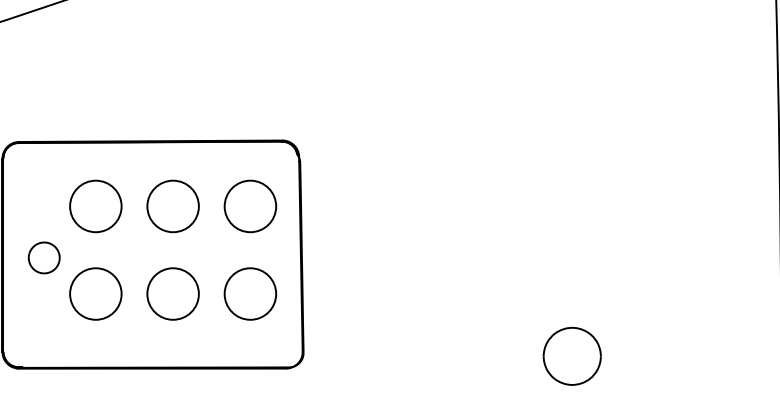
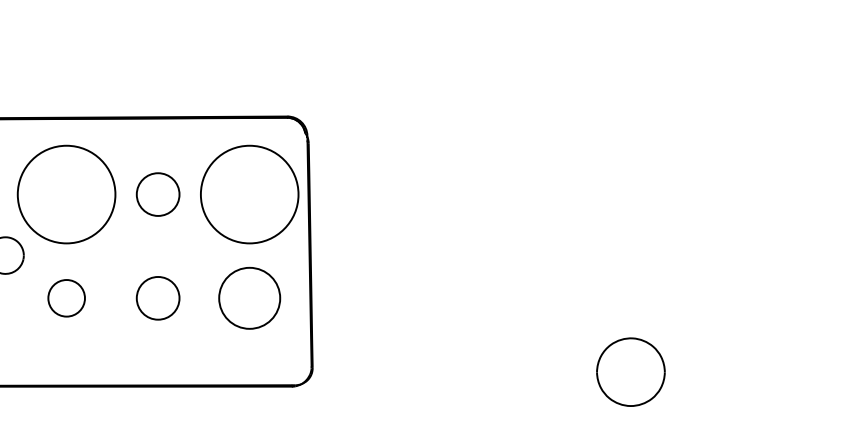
circle: (95, 206) -> (66, 194), size x1.6
circle: (172, 206) -> (157, 194), size x0.7
circle: (250, 206) -> (249, 194), size x1.6
circle: (95, 293) -> (66, 297), size x0.6
circle: (172, 293) -> (157, 297), size x0.7

